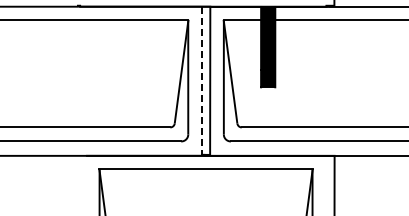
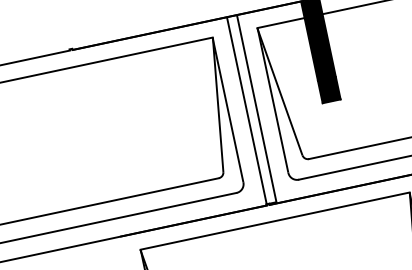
line: (202, 81) -> (247, 111), dashed -> solid

